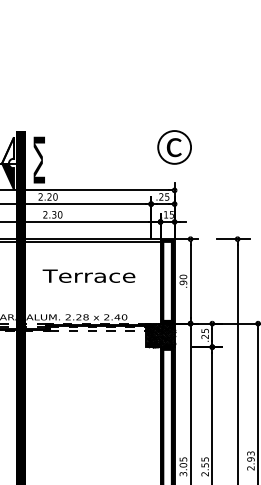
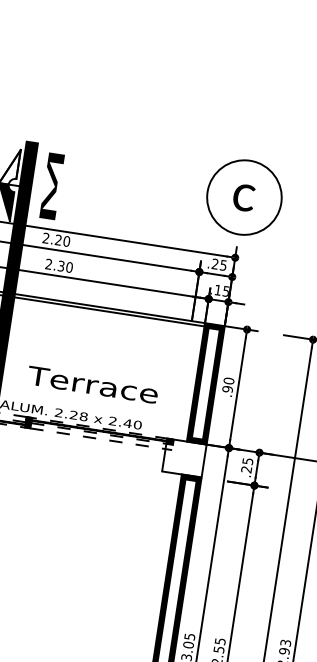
circle: (174, 147) -> (244, 197), size x1.6
text: (88, 275) -> (92, 383), moved
hatch: (160, 335) -> (184, 458), removed

